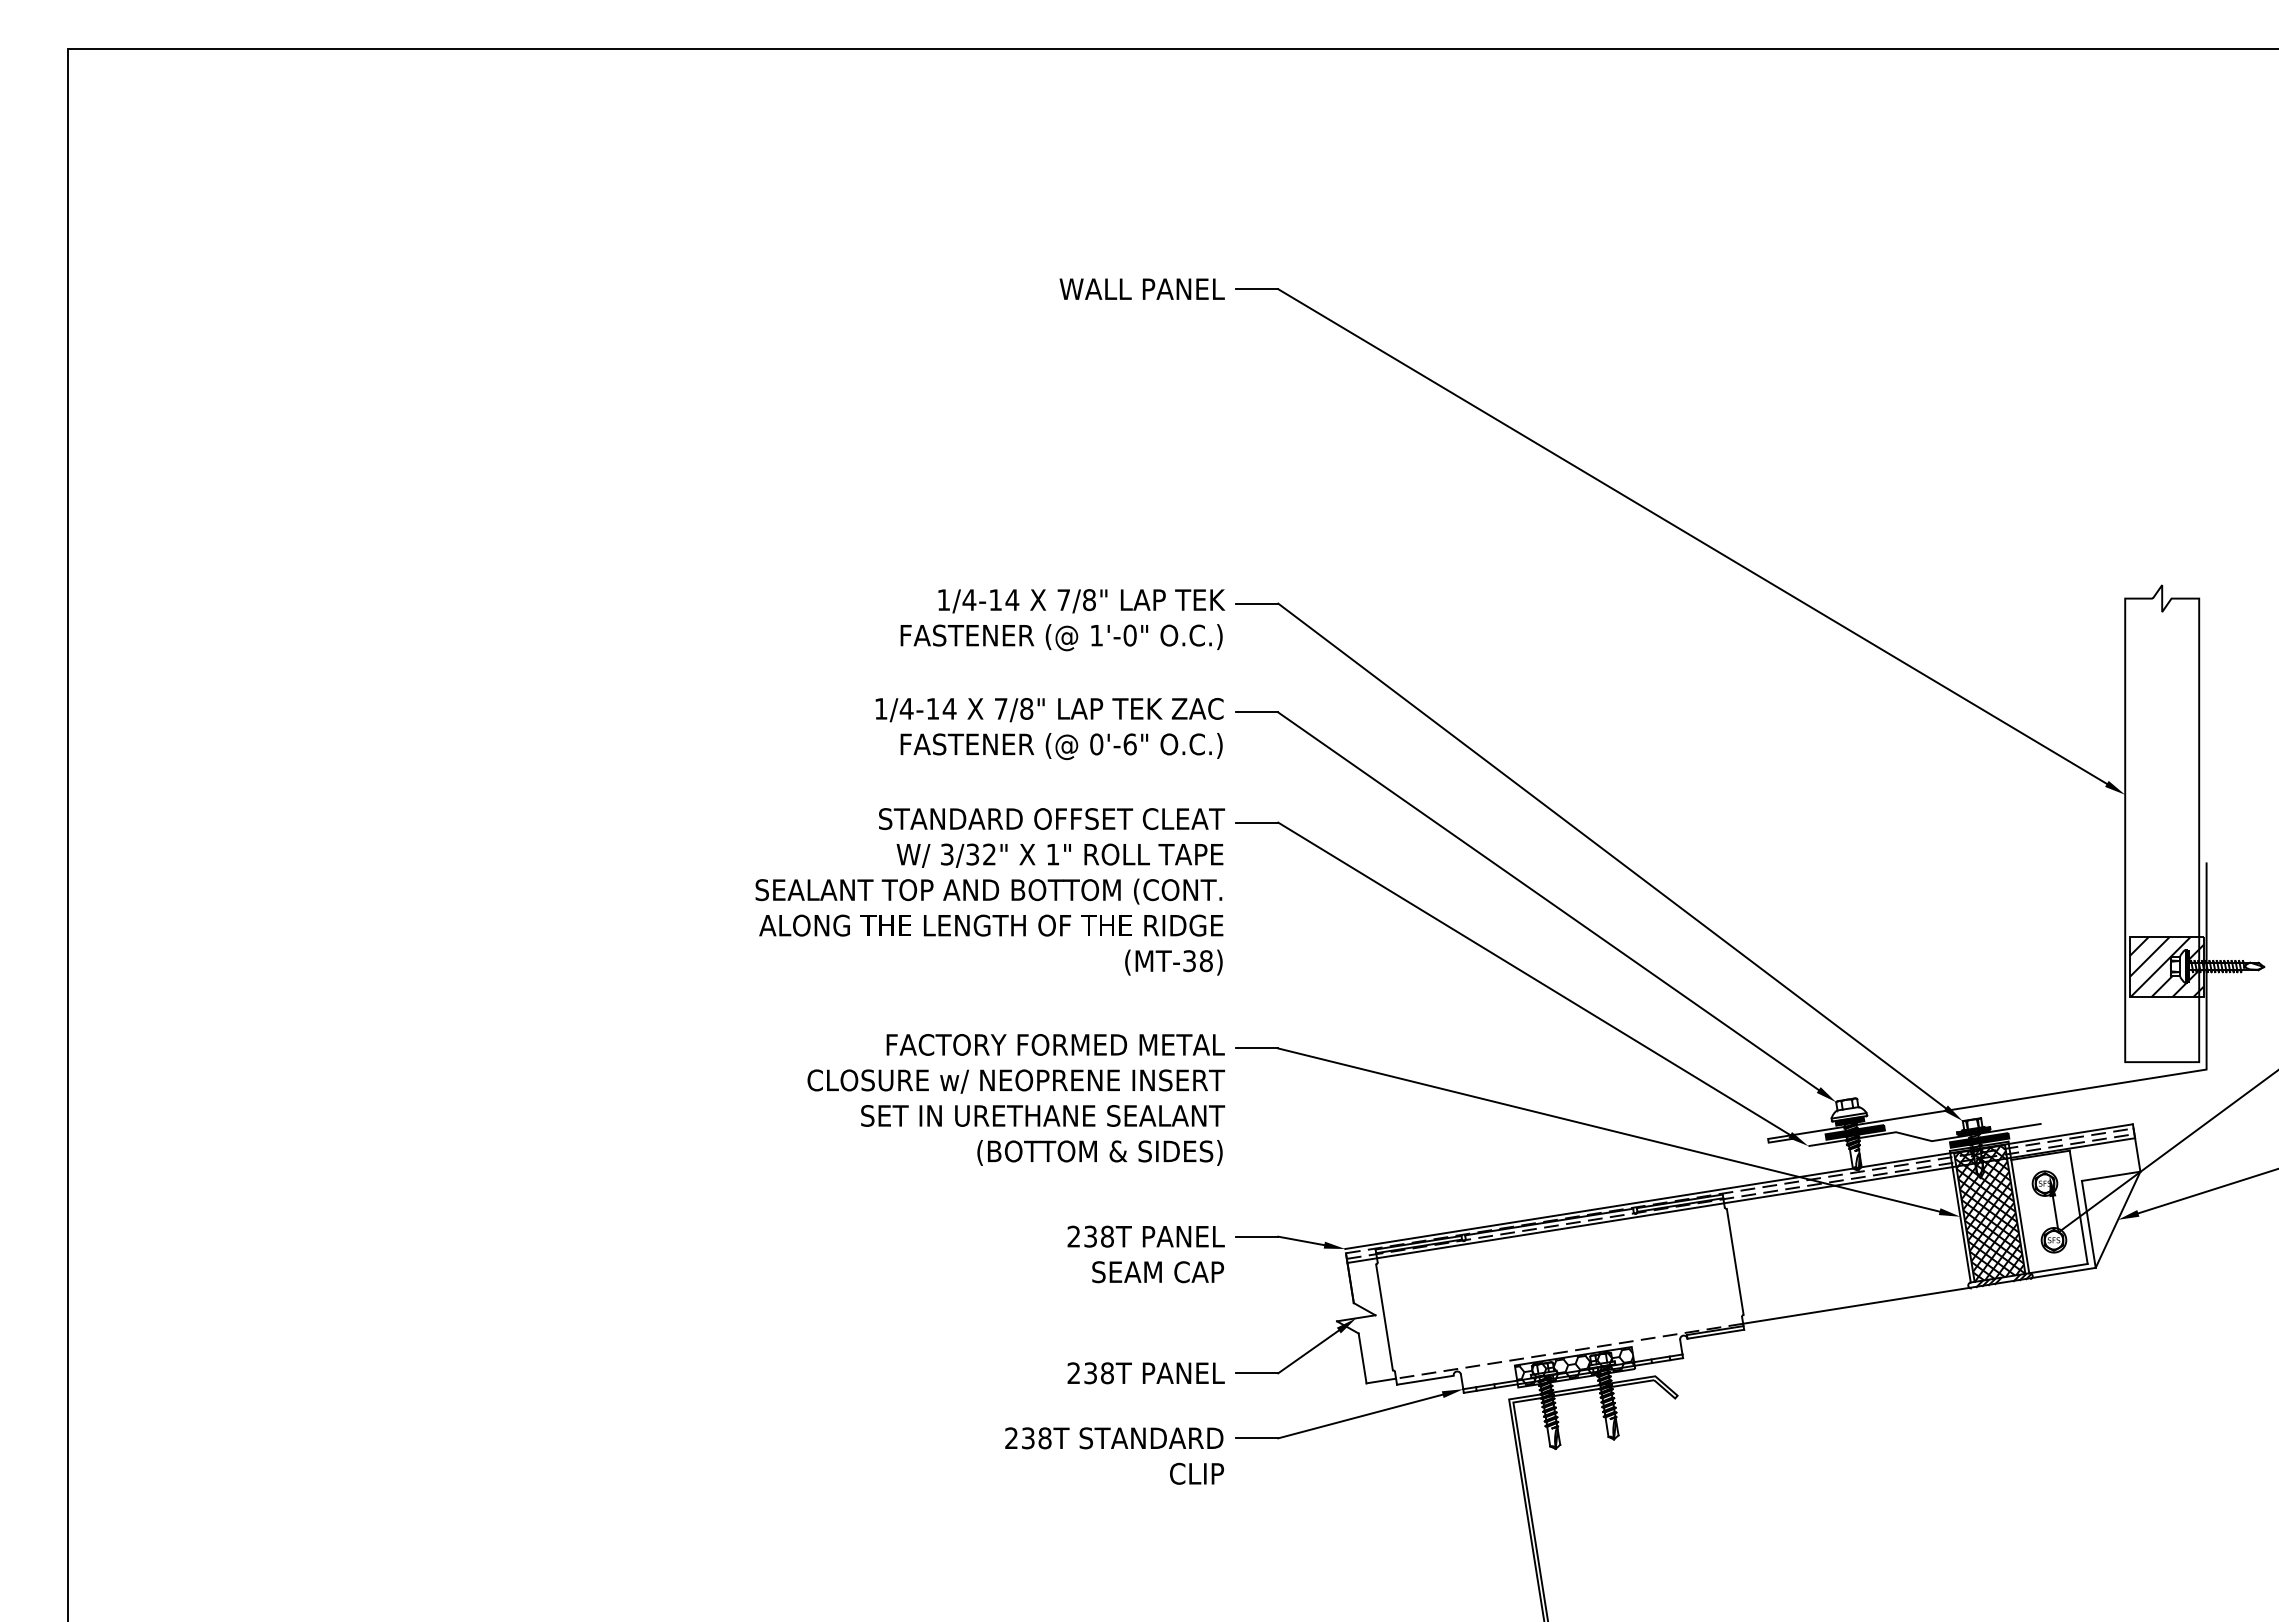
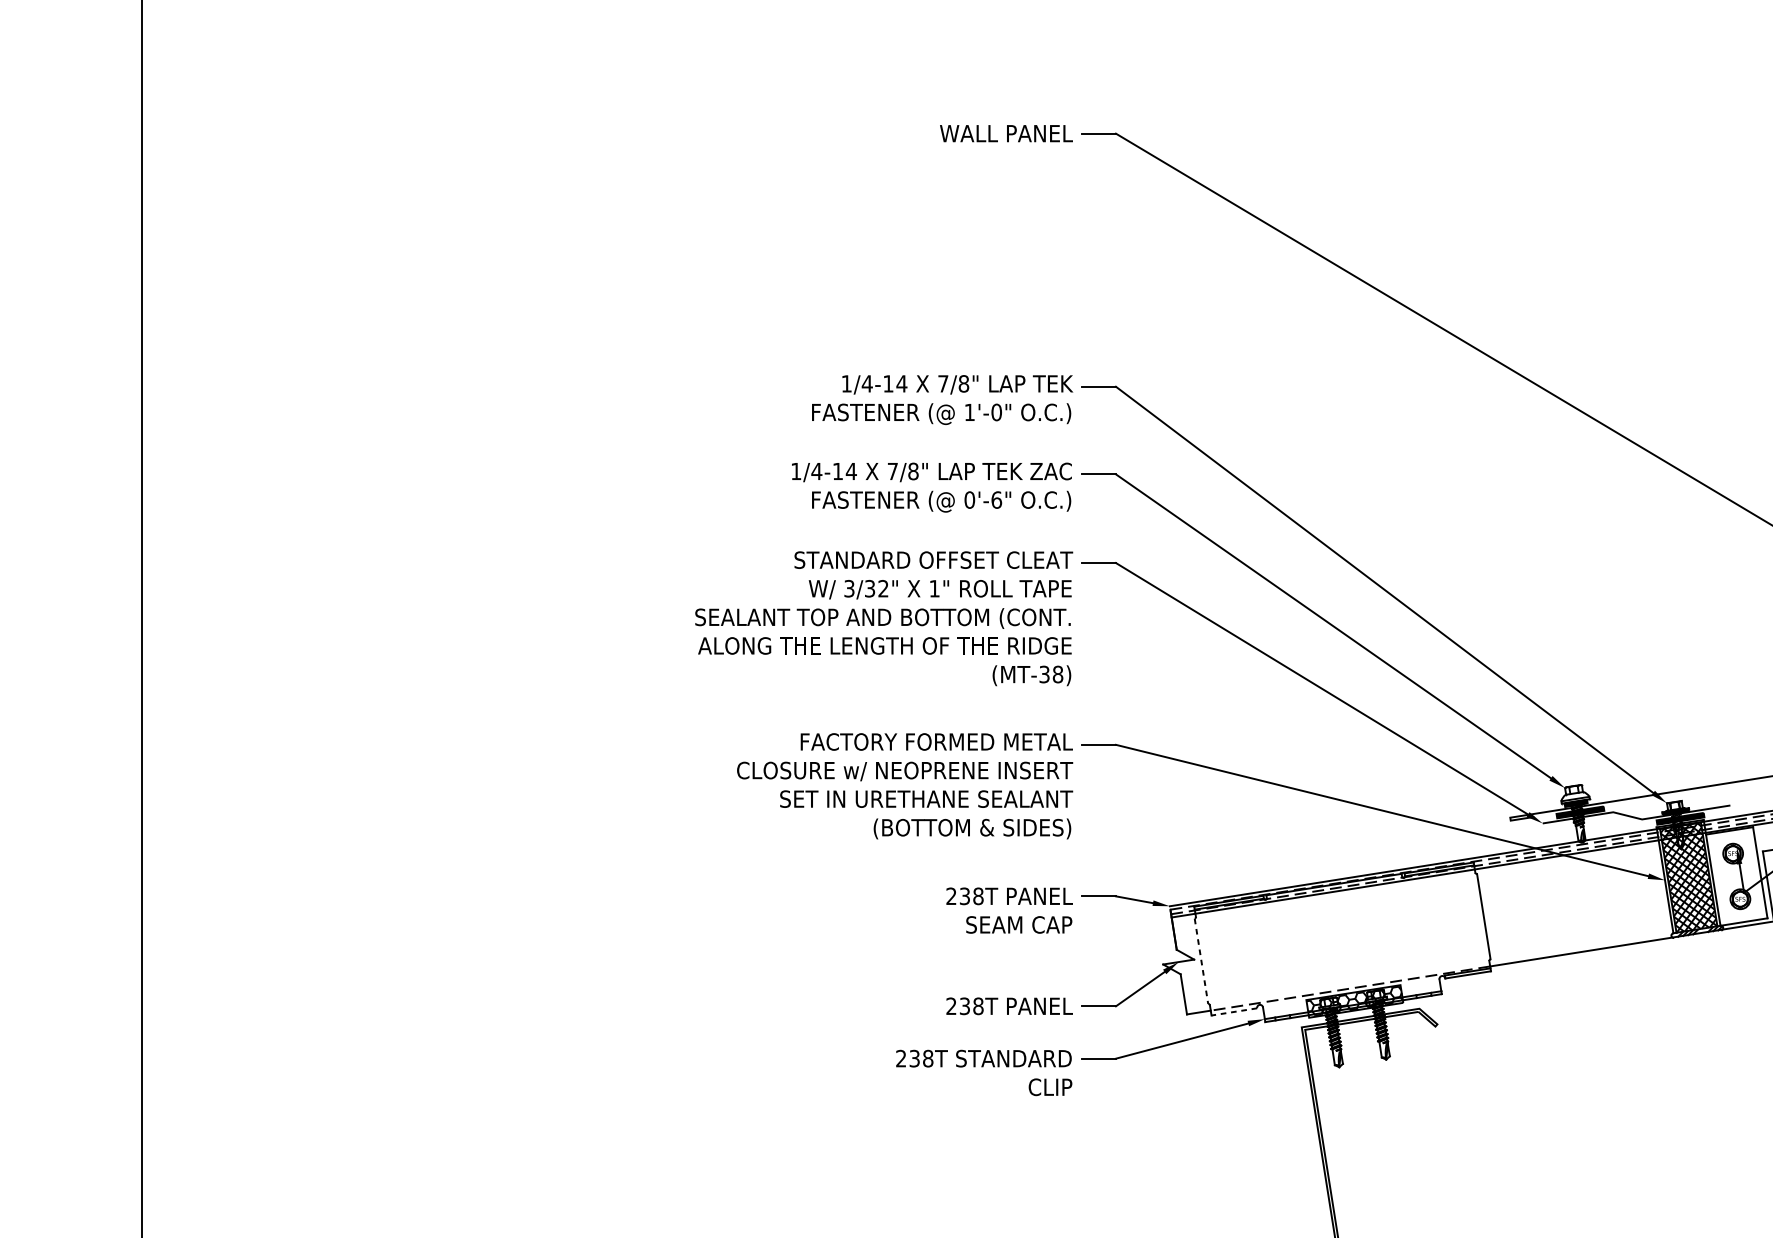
line: (1384, 1317) -> (1201, 961), solid -> dashed
line: (1425, 1380) -> (1234, 1012), solid -> dashed

